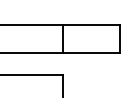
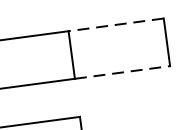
line: (90, 24) -> (114, 24), solid -> dashed
line: (91, 52) -> (122, 71), solid -> dashed

